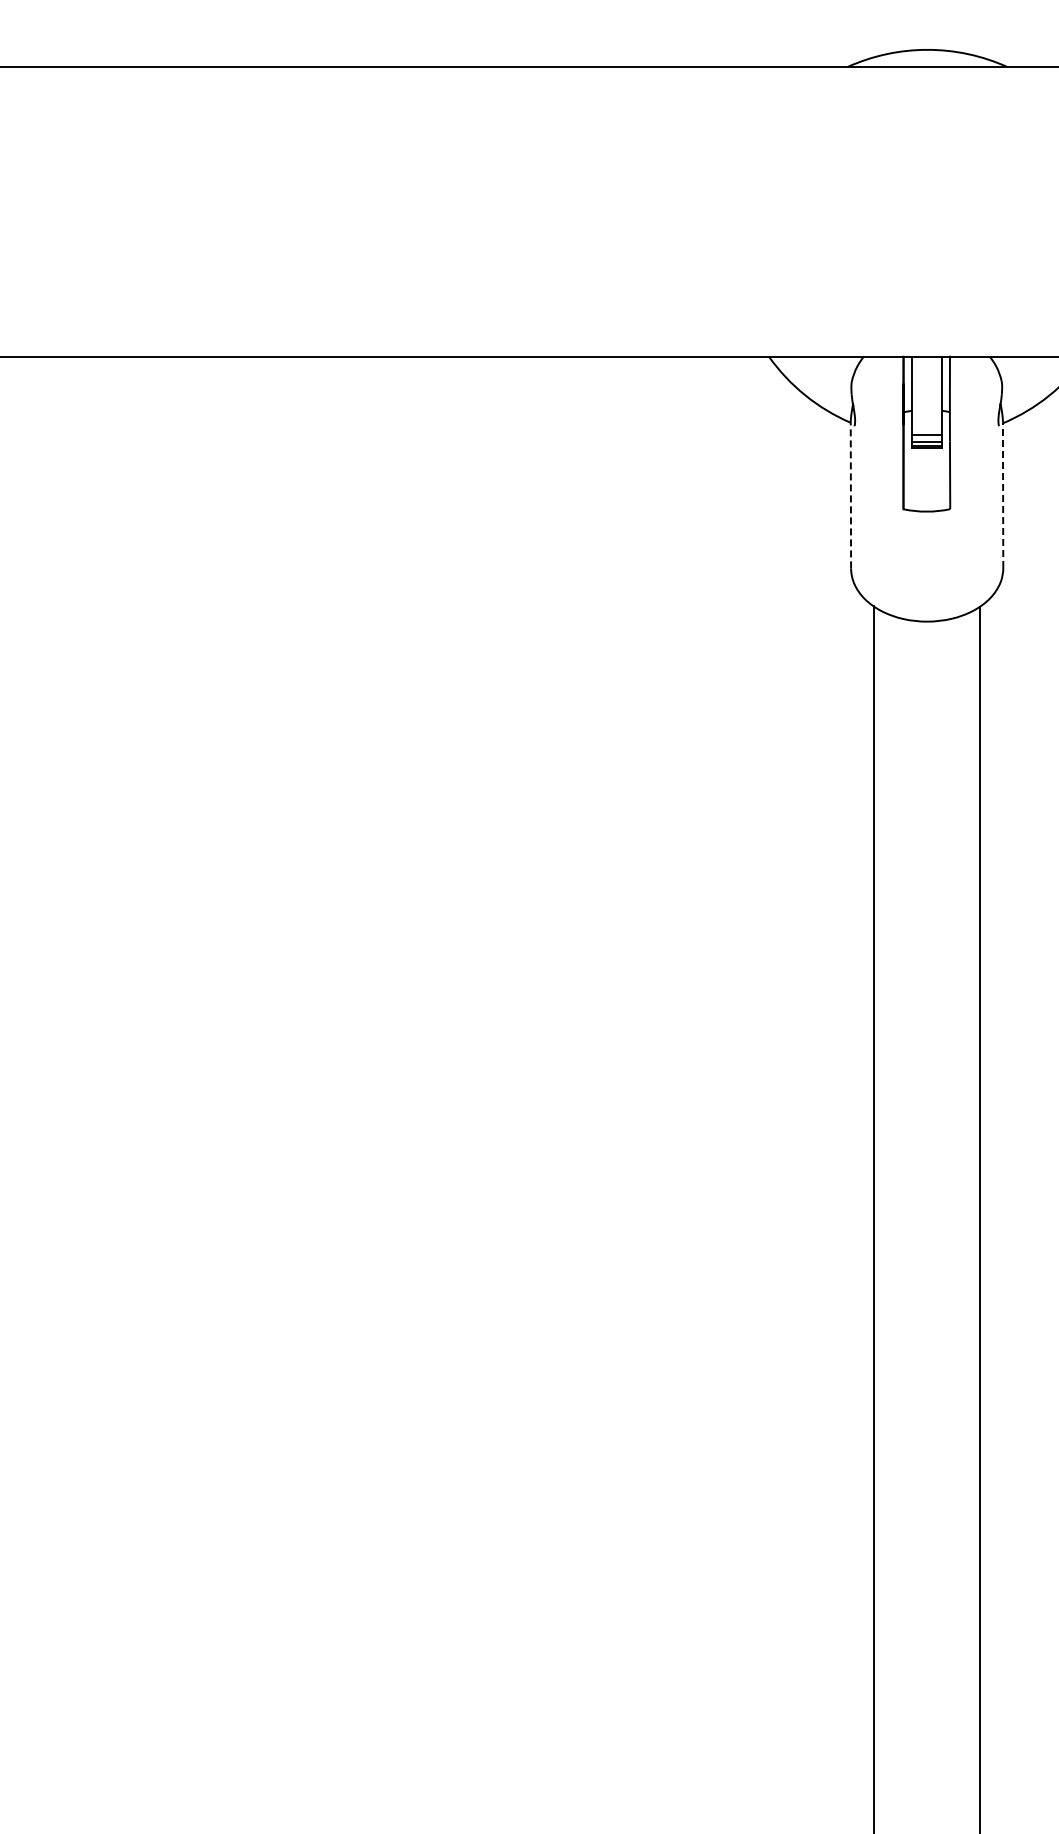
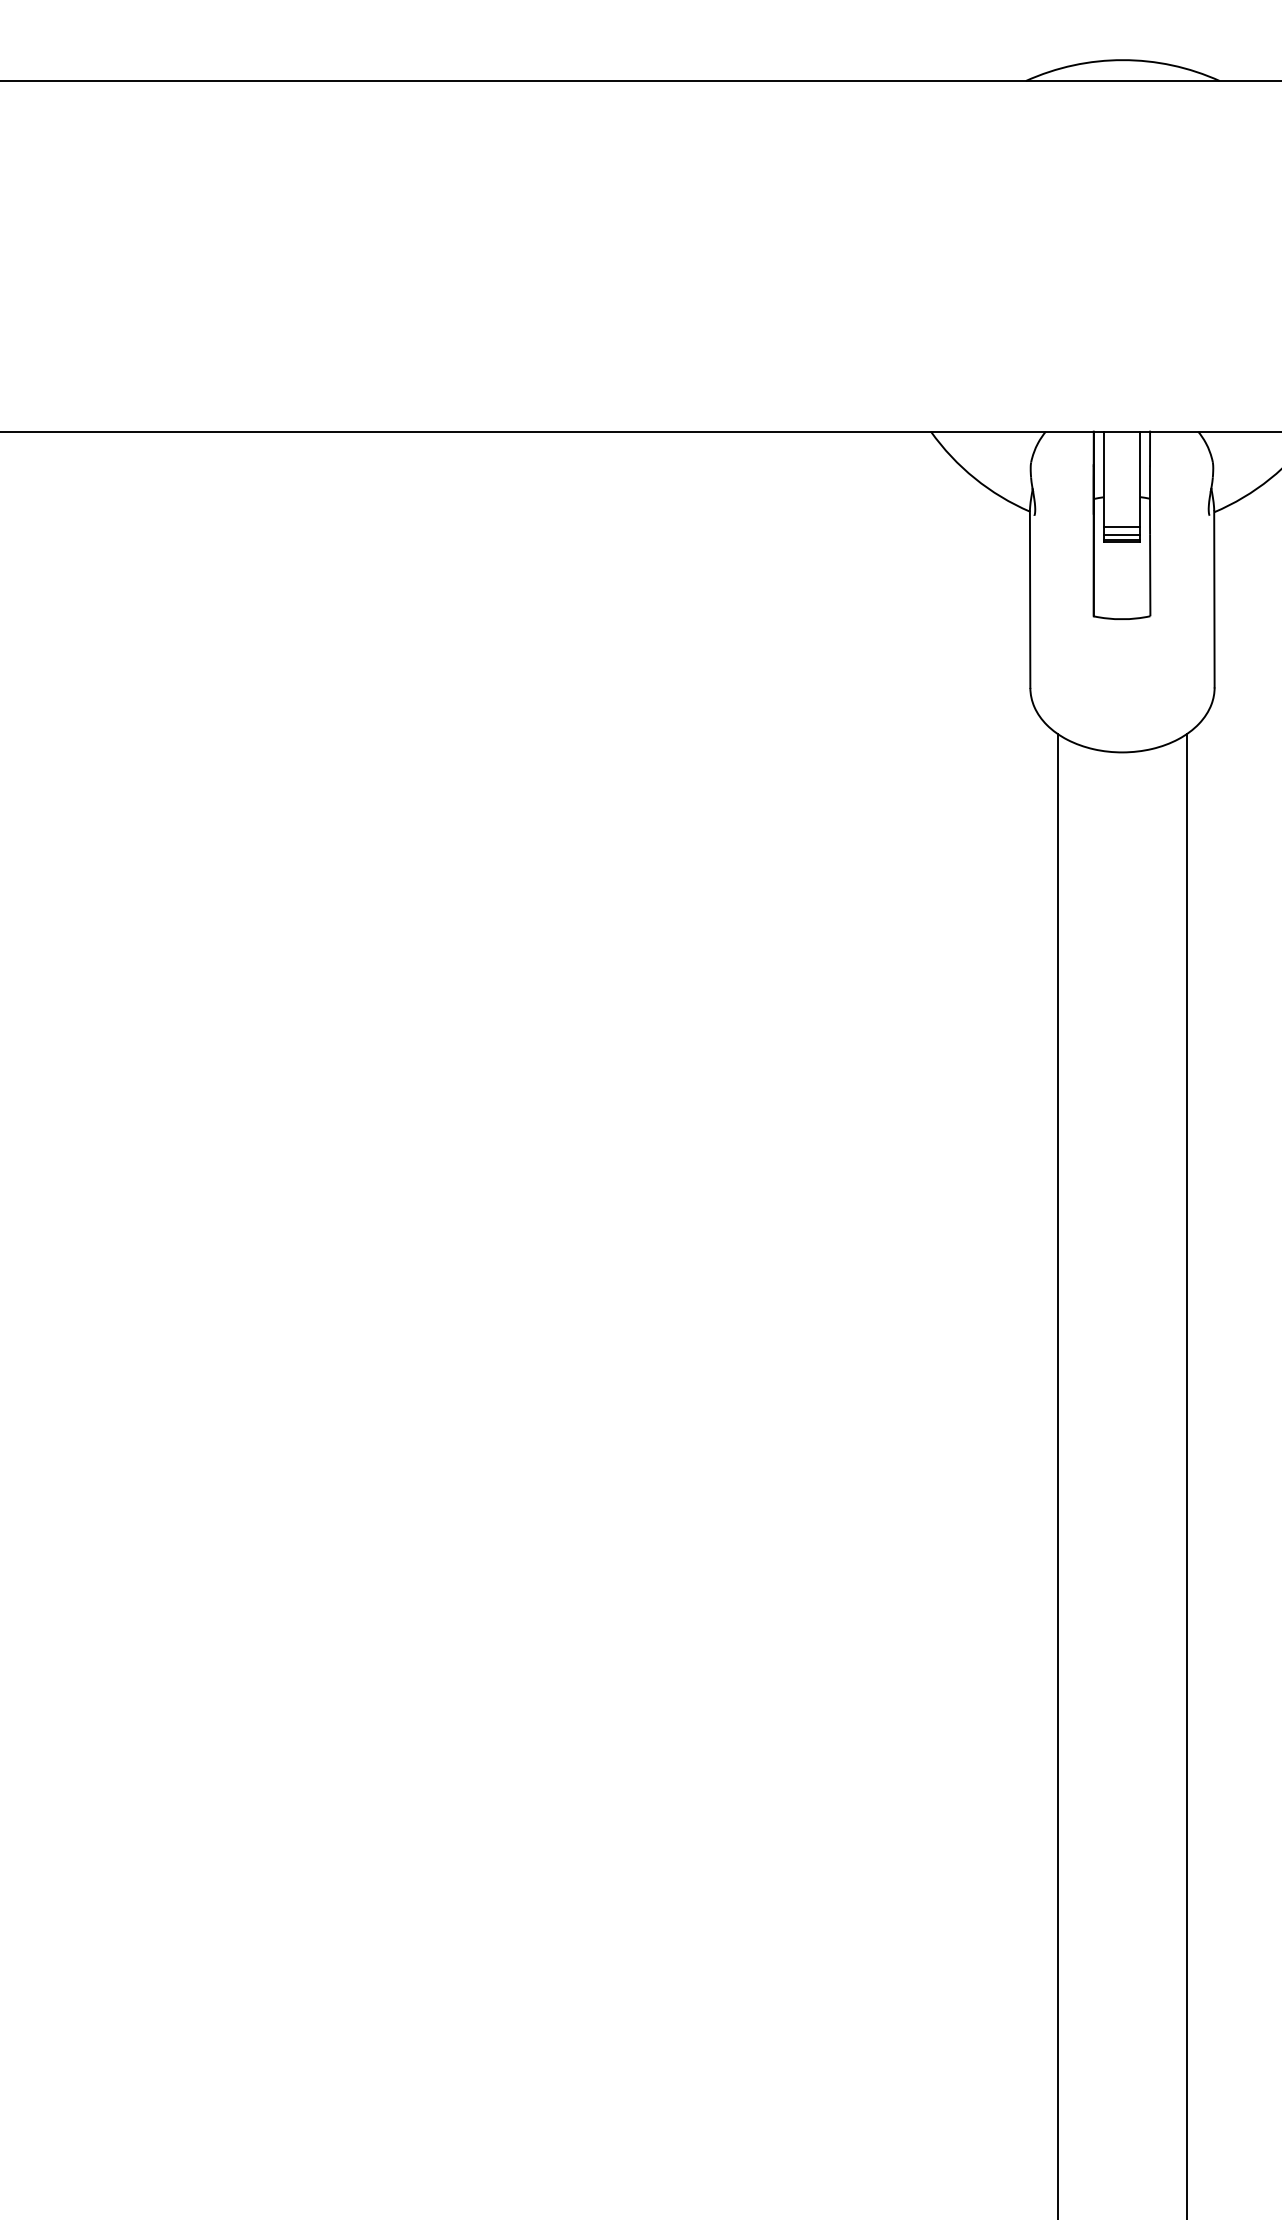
line: (850, 495) -> (1029, 599), dashed -> solid
line: (1003, 495) -> (1214, 599), dashed -> solid

